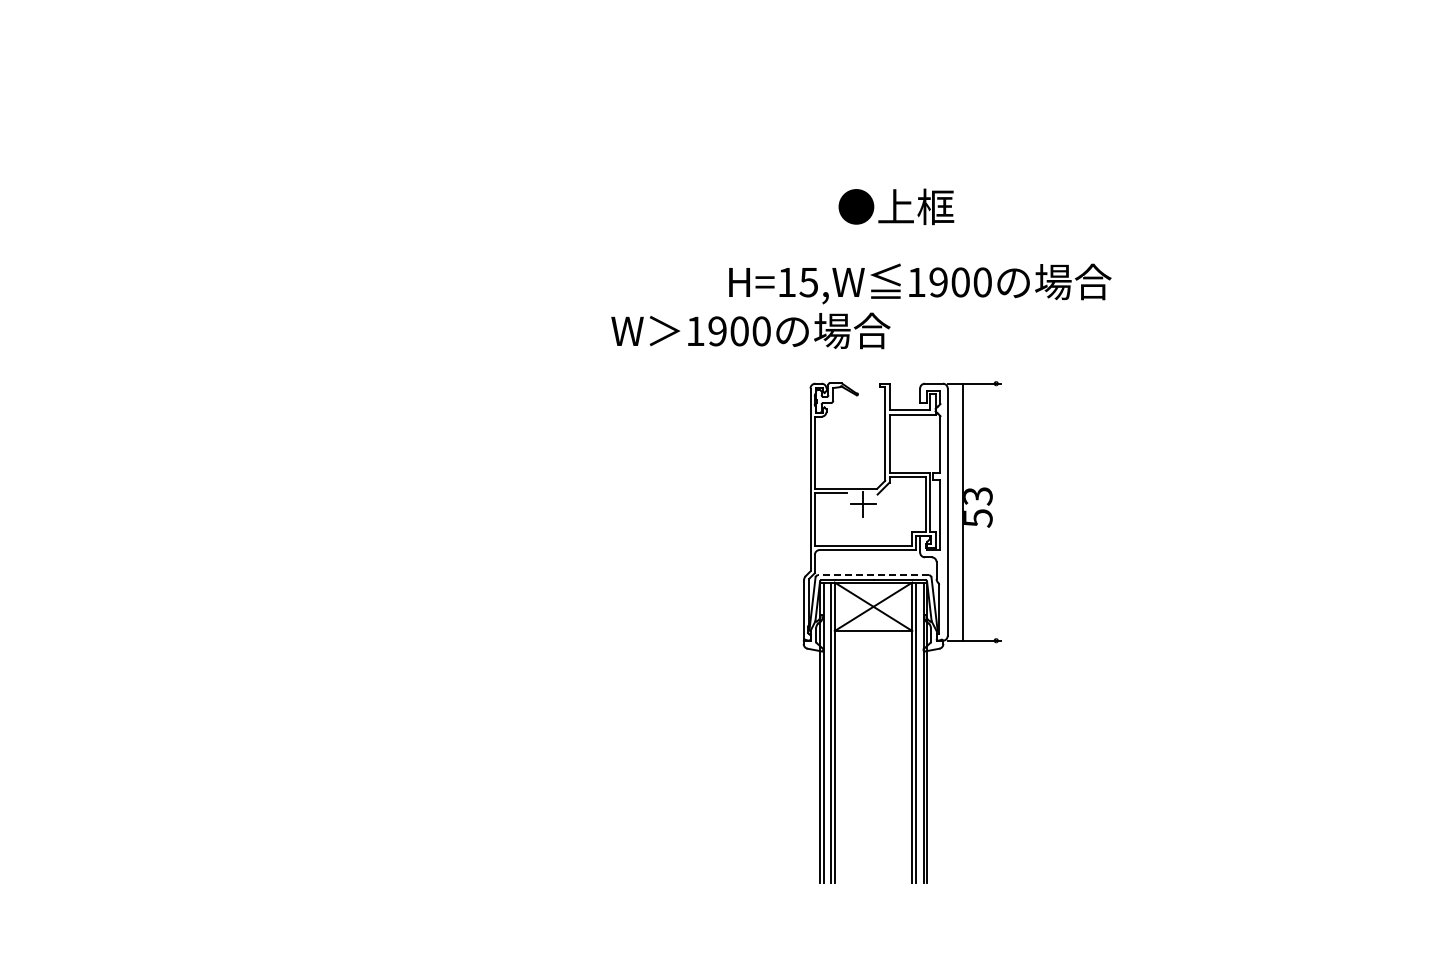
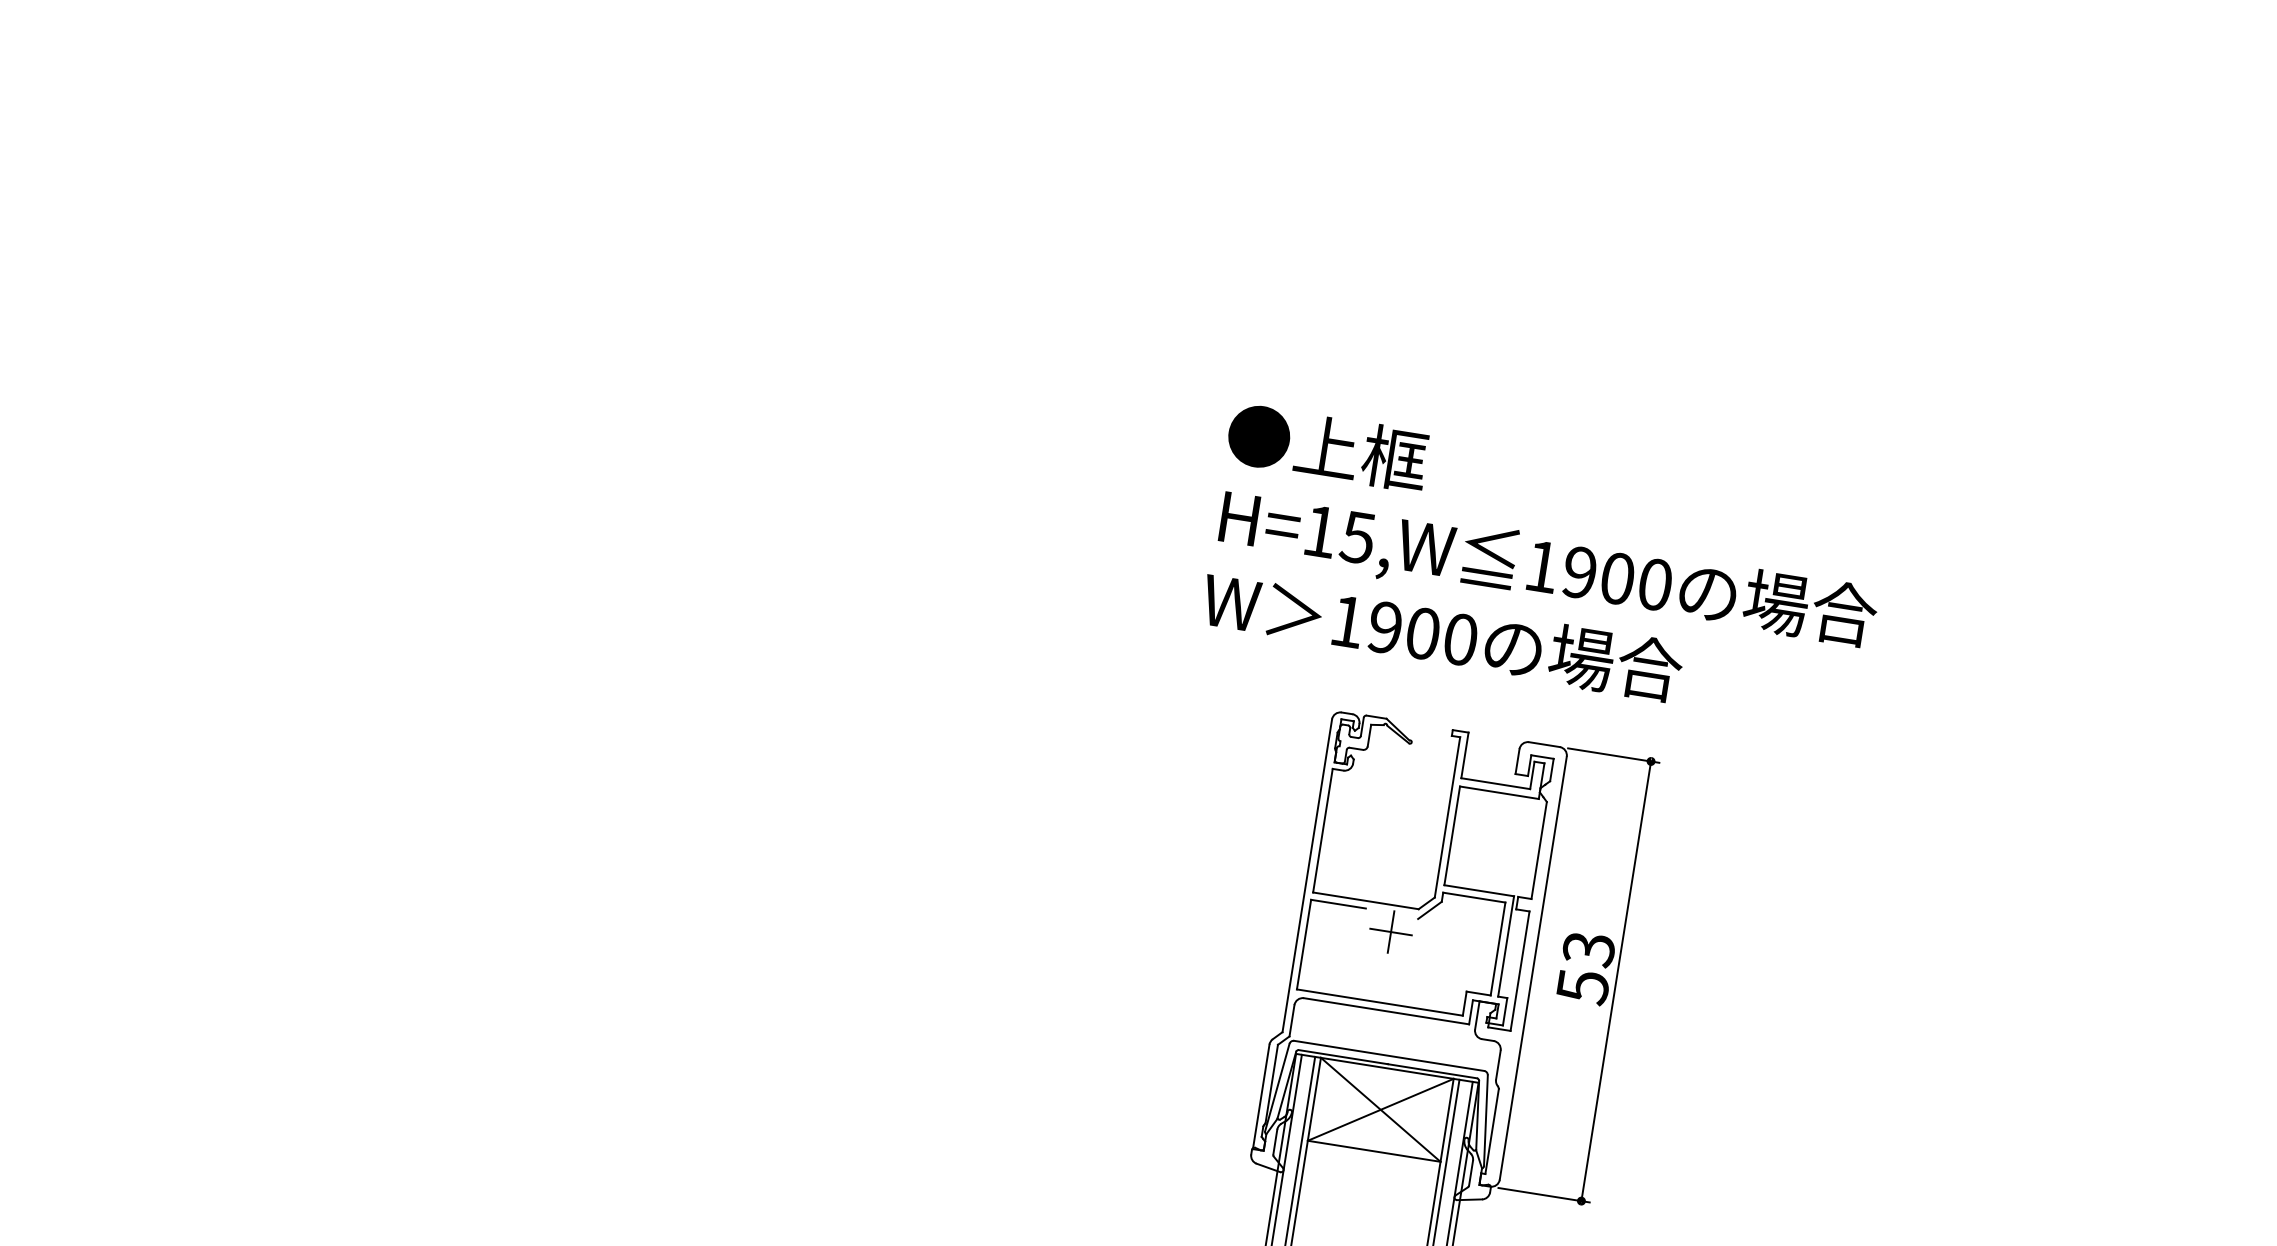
text: (896, 206) -> (1327, 446), moved
text: (750, 330) -> (1441, 635), moved
line: (963, 511) -> (1616, 980), moved
line: (873, 575) -> (1389, 1056), dashed -> solid

